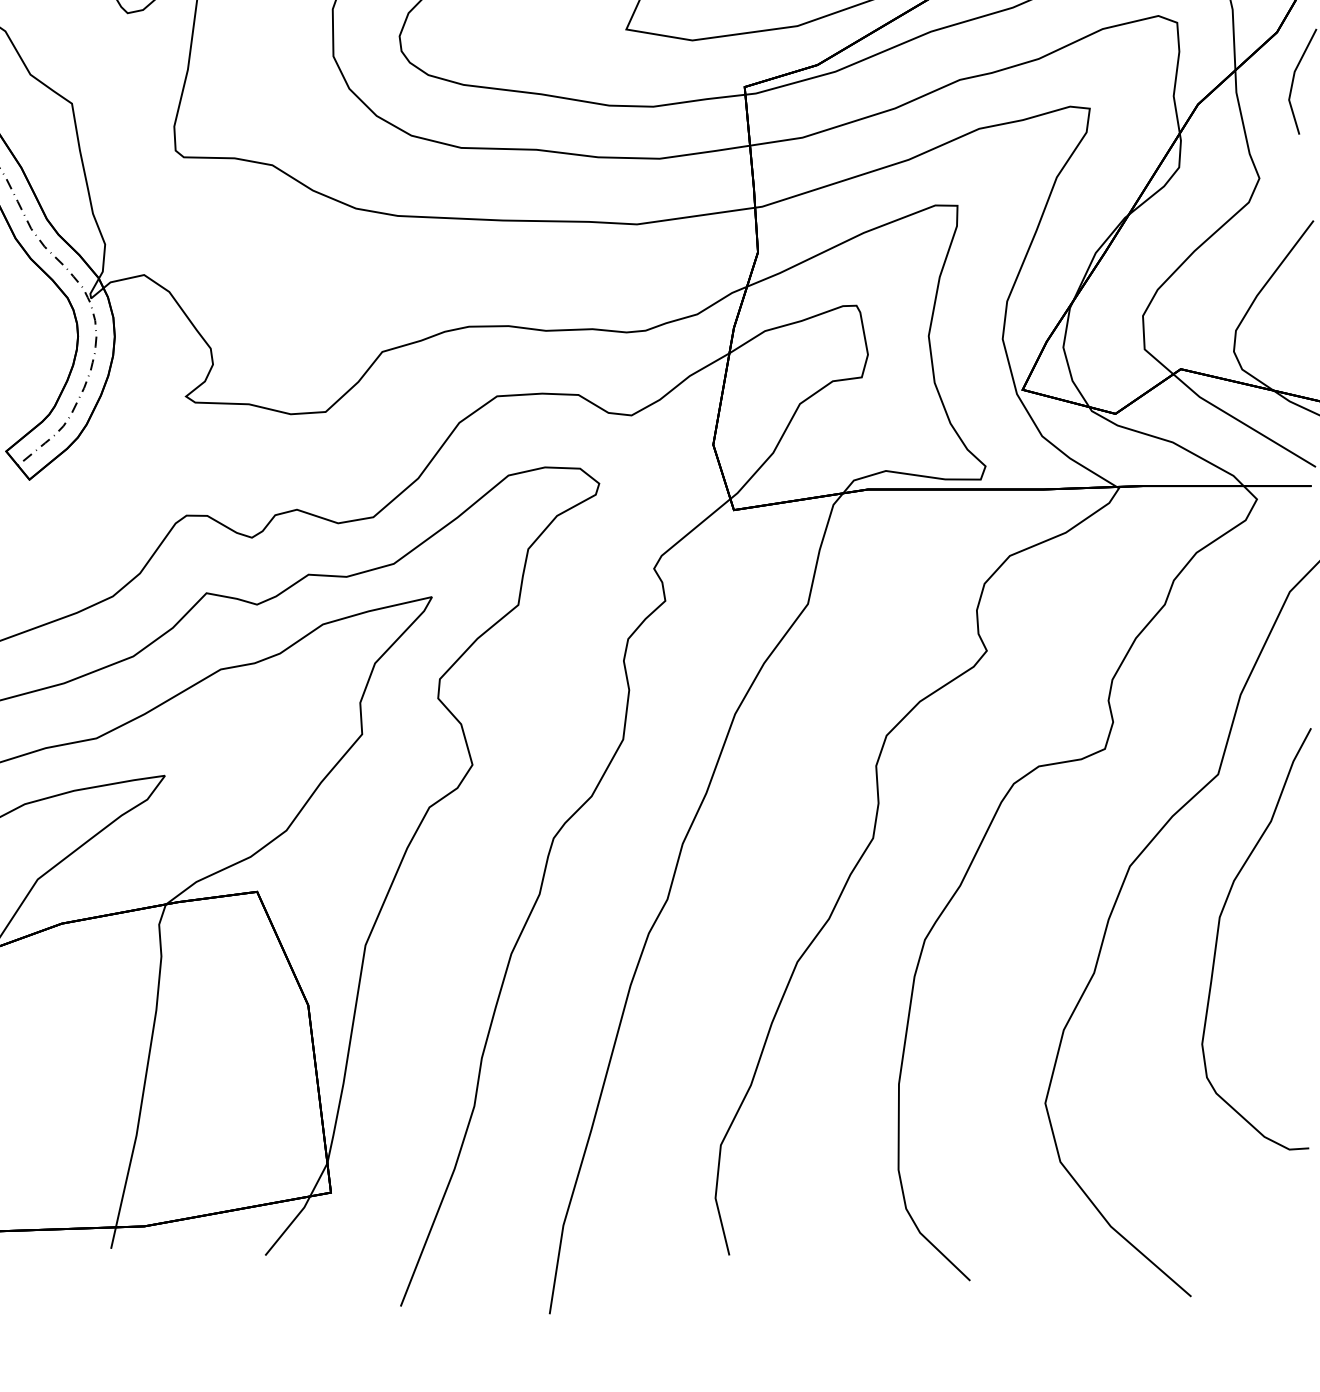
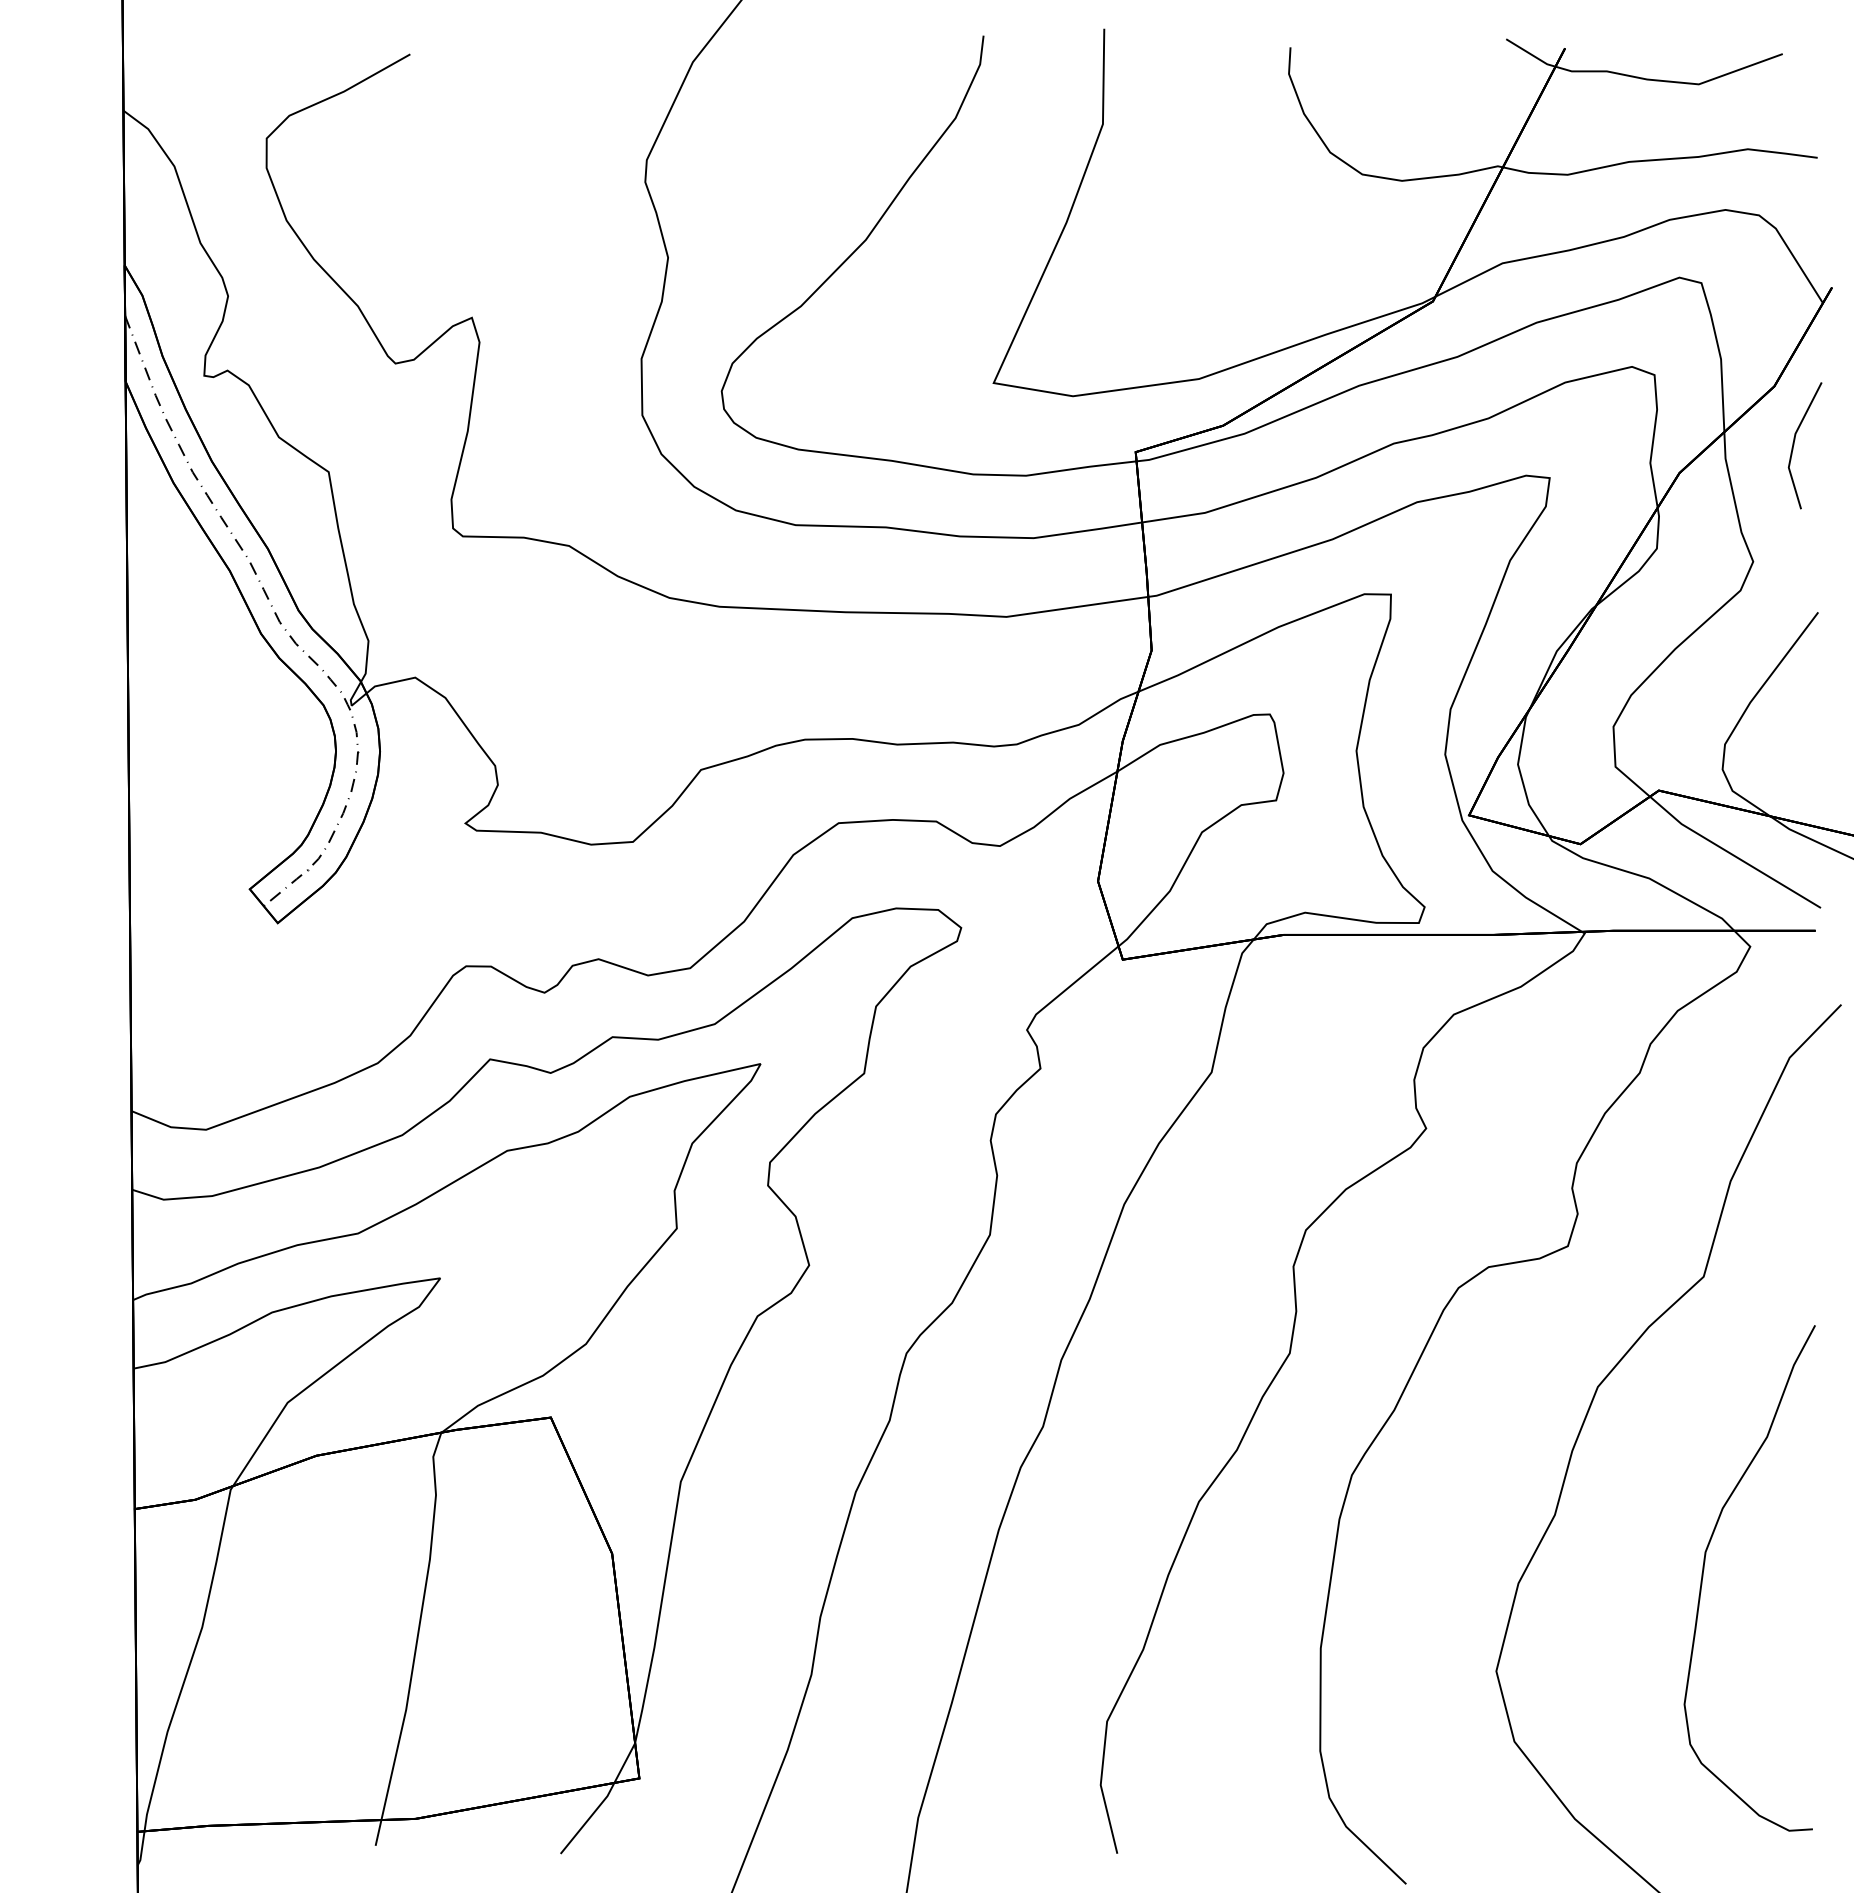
curve: (1218, 931) -> (1704, 1569), moved

